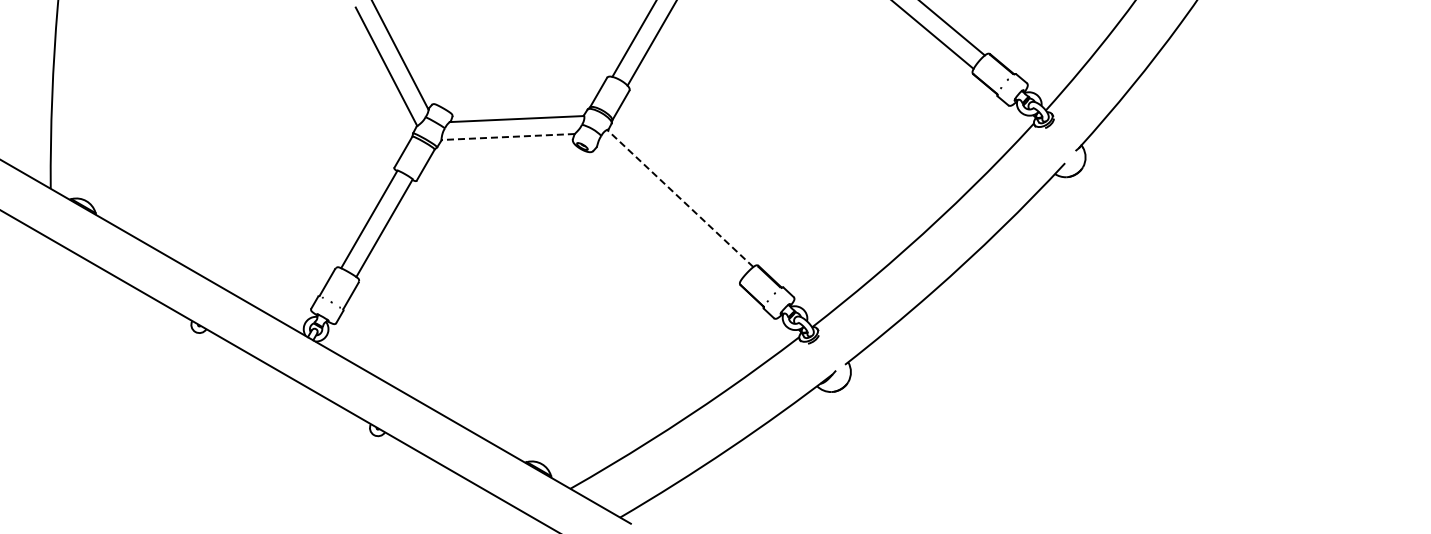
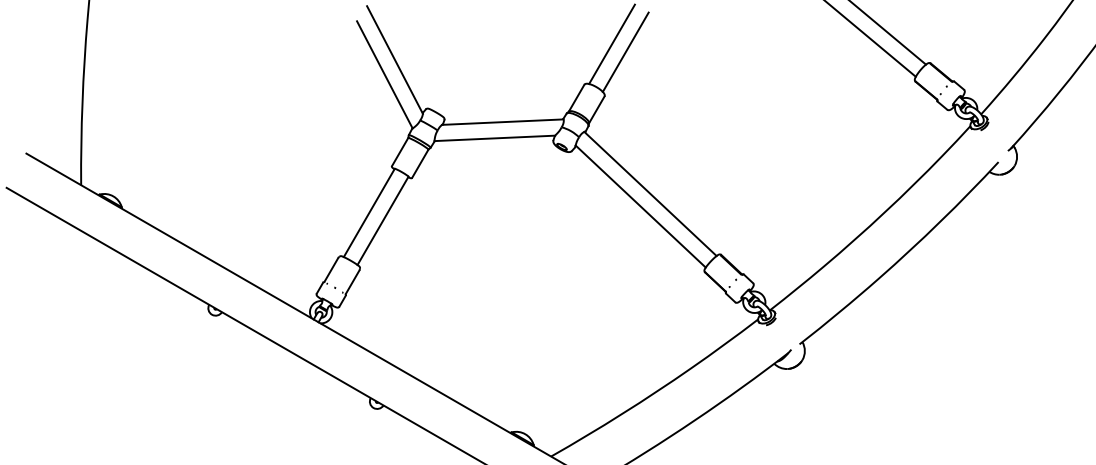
line: (508, 137) -> (495, 138), dashed -> solid
line: (679, 198) -> (649, 193), dashed -> solid
line: (669, 211) -> (640, 205), added

